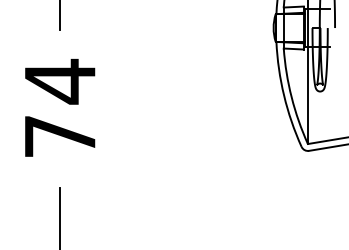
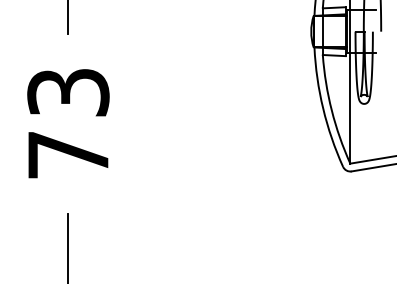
text: (60, 81) -> (68, 92), 74 -> 73

